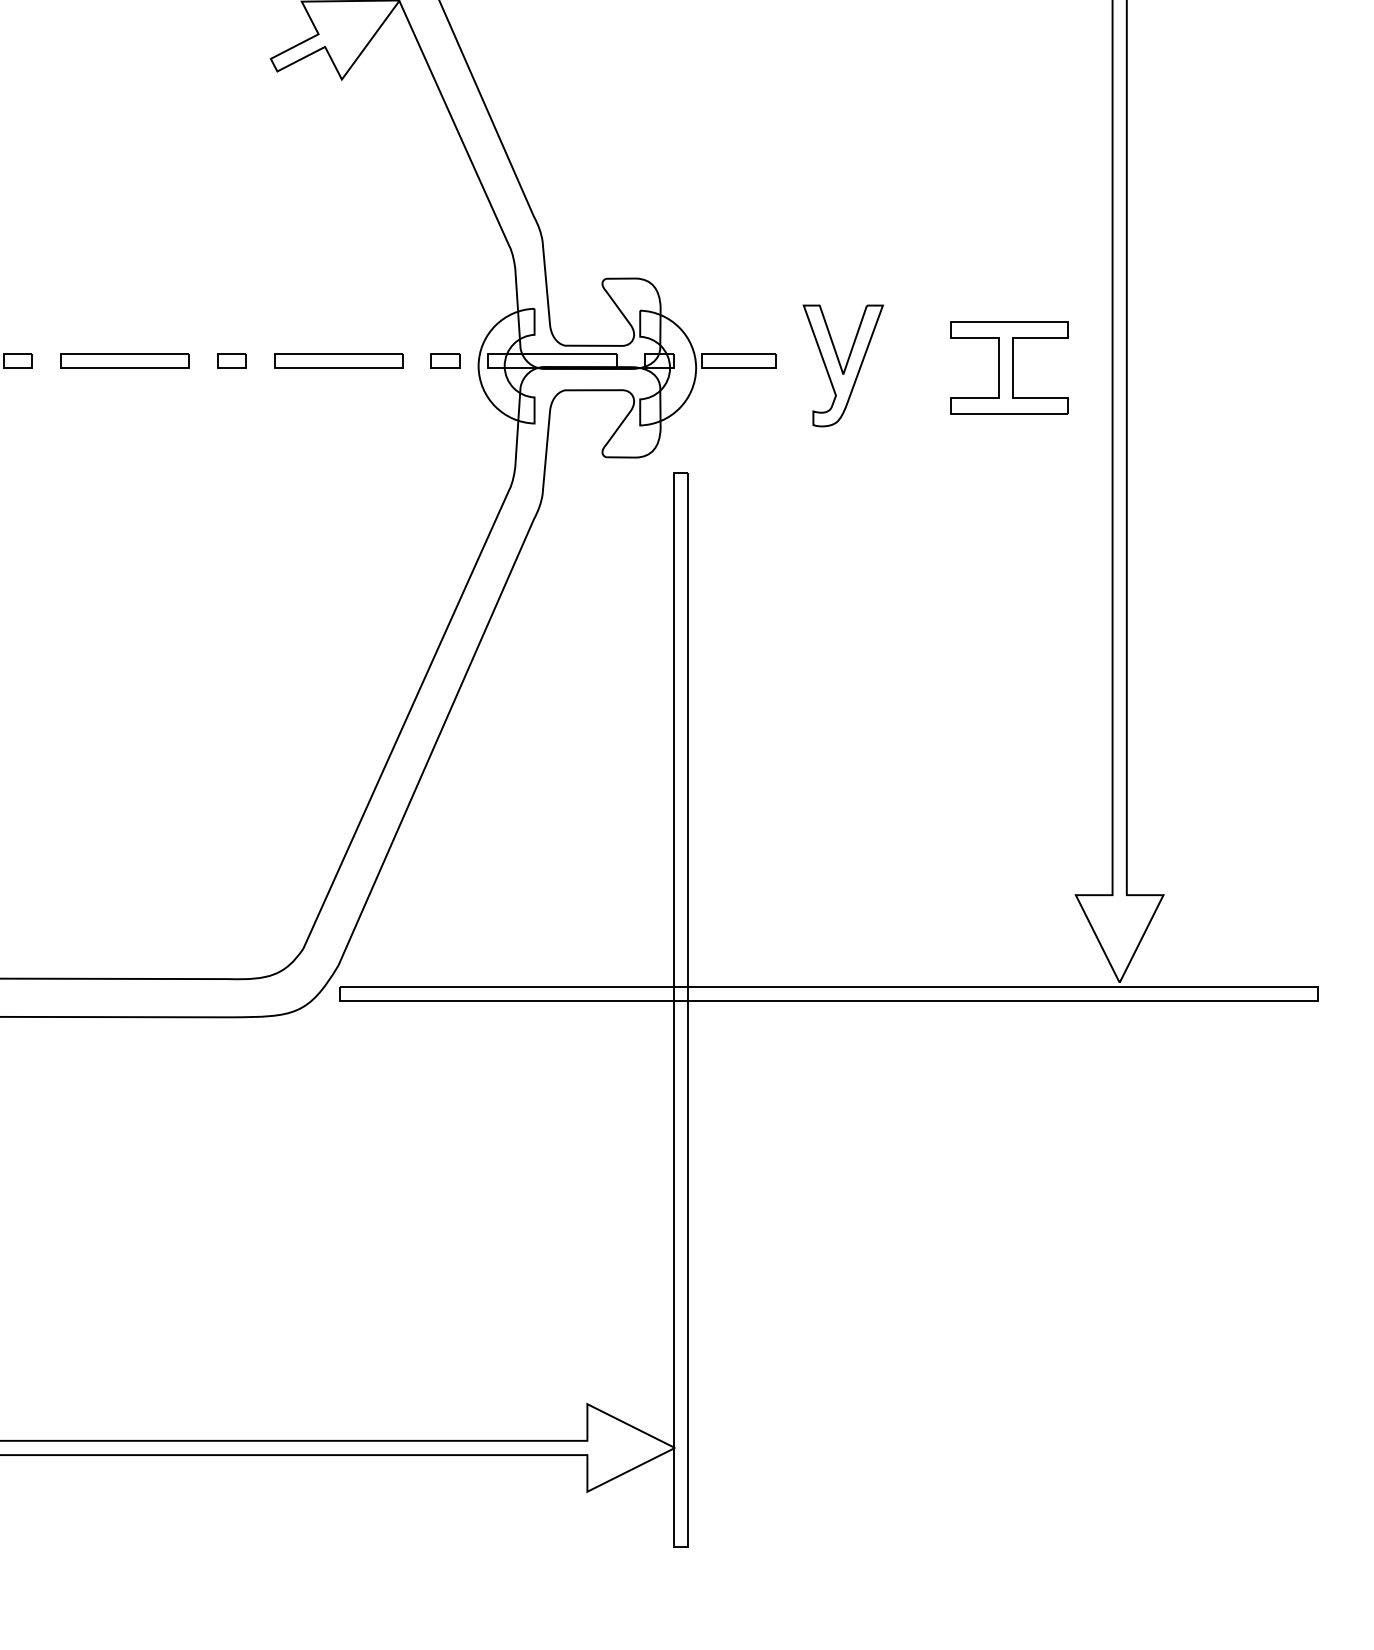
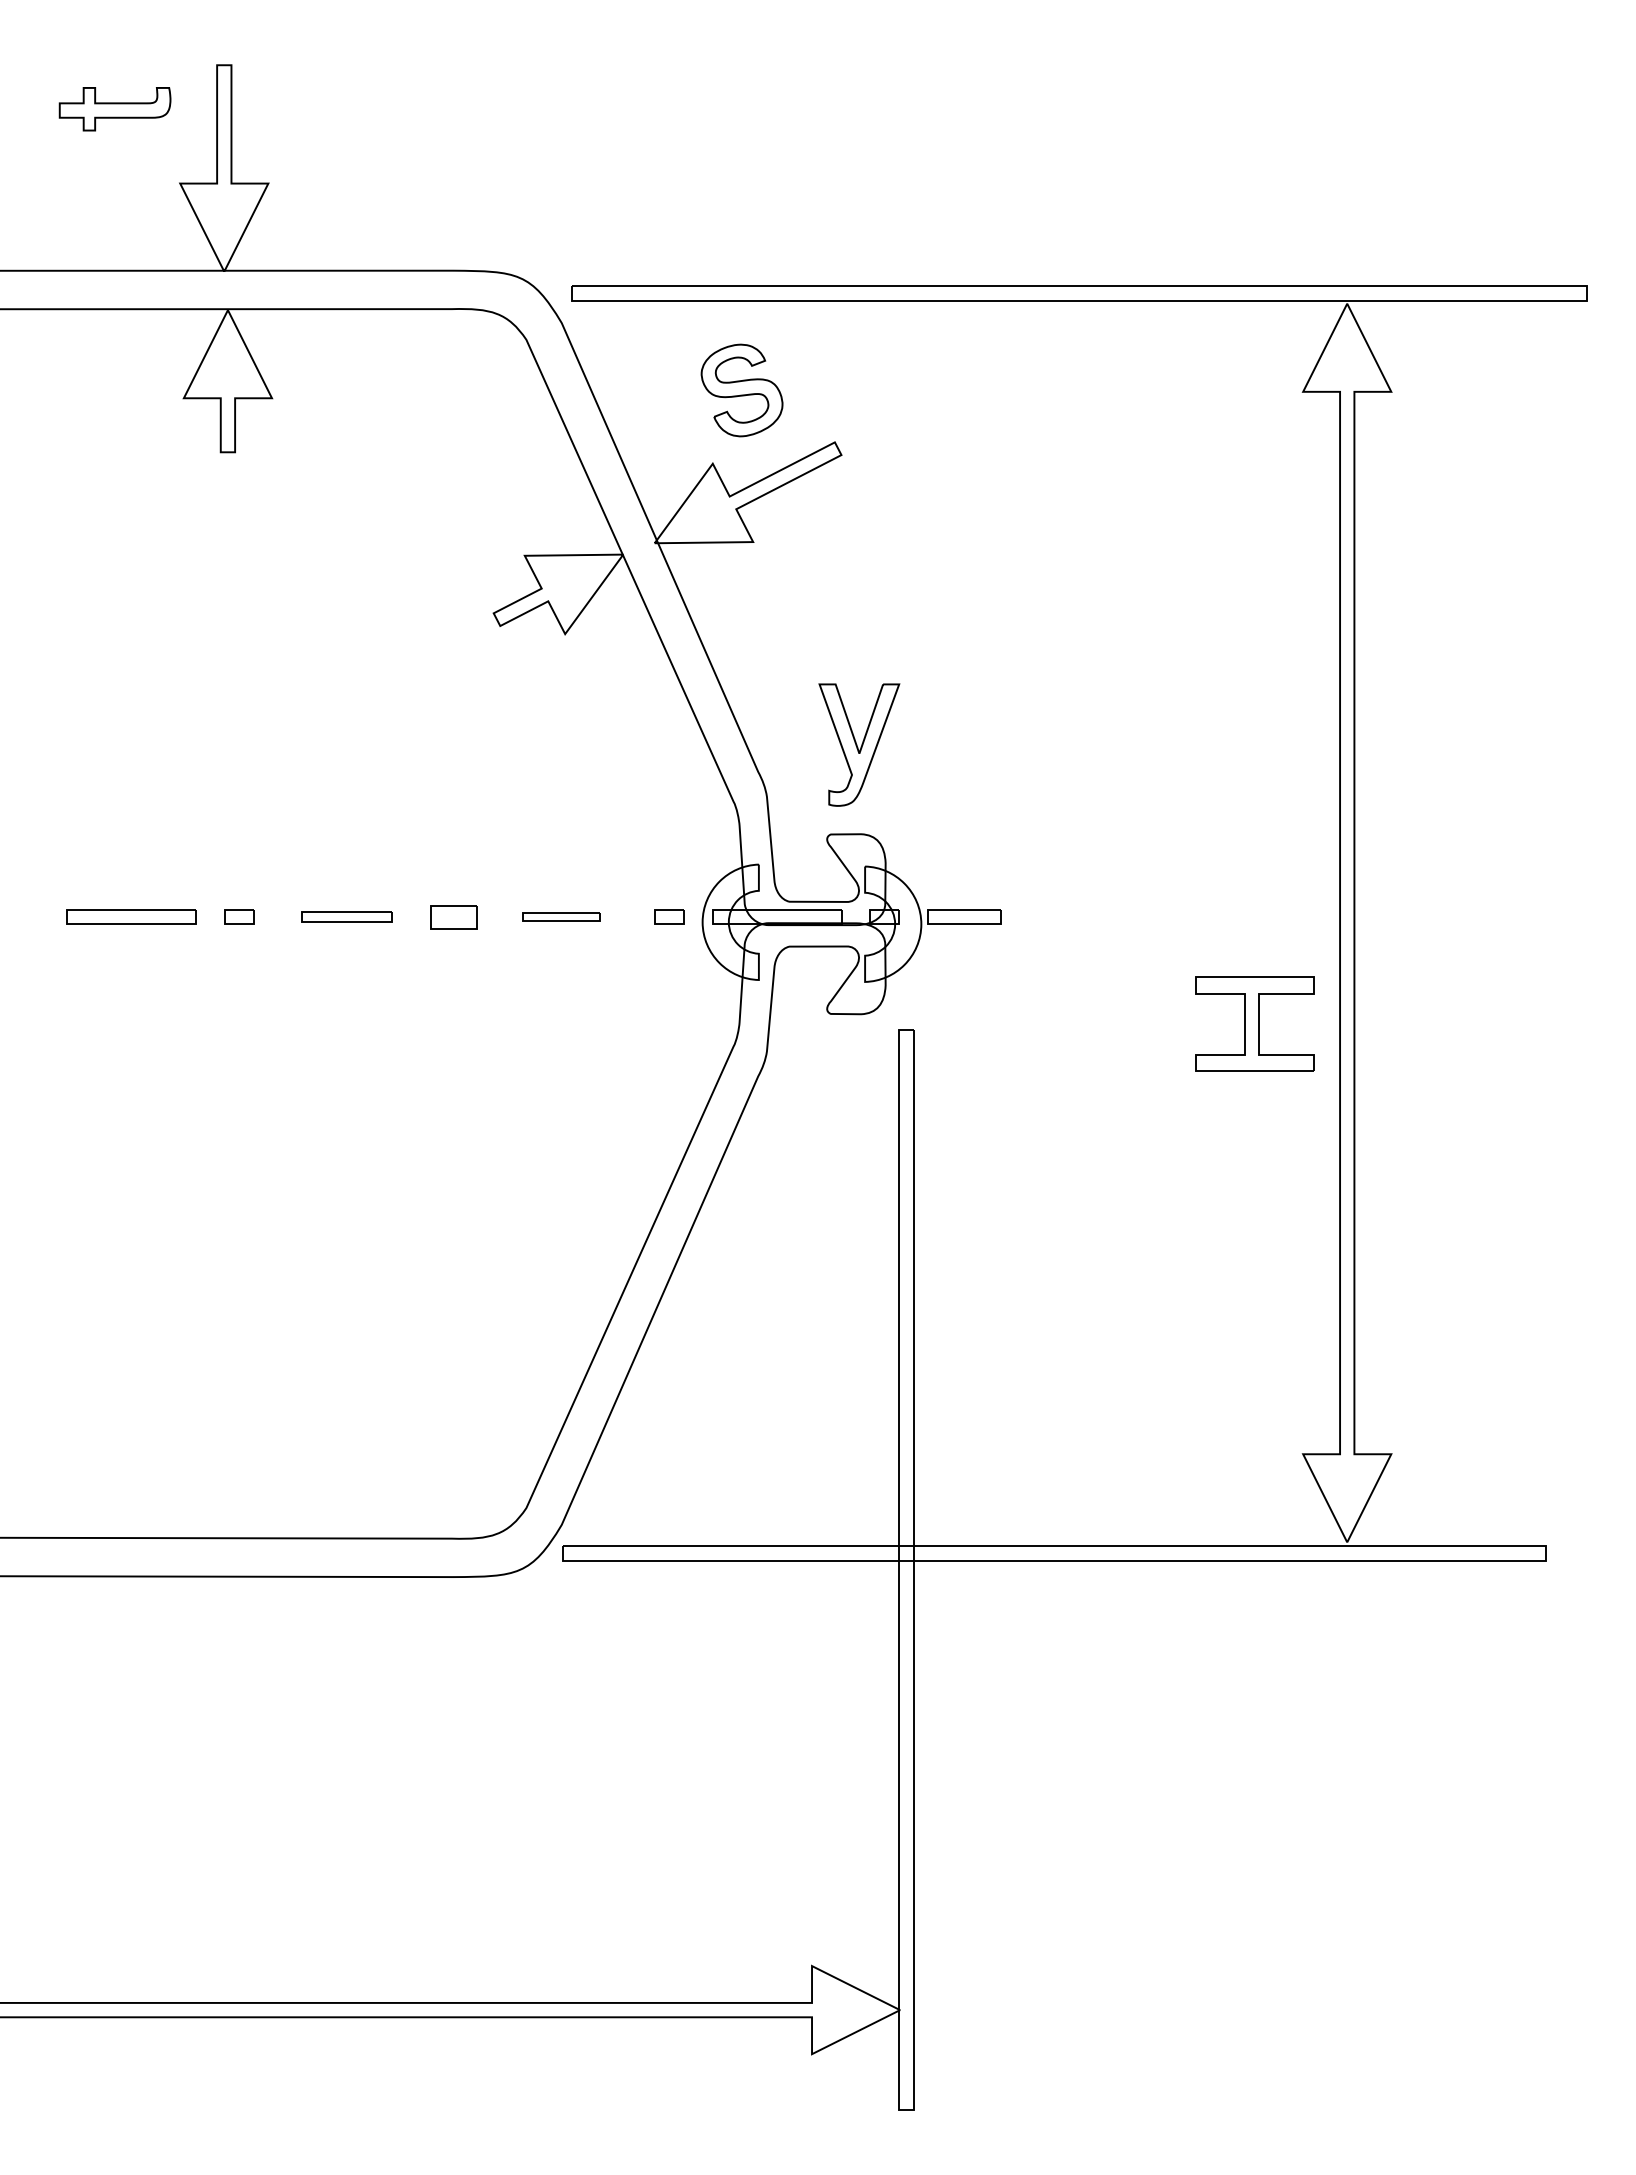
part: (124, 360) -> (346, 916), size x0.7
part: (231, 360) -> (454, 916), size x1.6
part: (338, 360) -> (561, 916), size x0.6
part: (843, 365) -> (859, 744), moved
part: (1008, 367) -> (1254, 1023), moved

